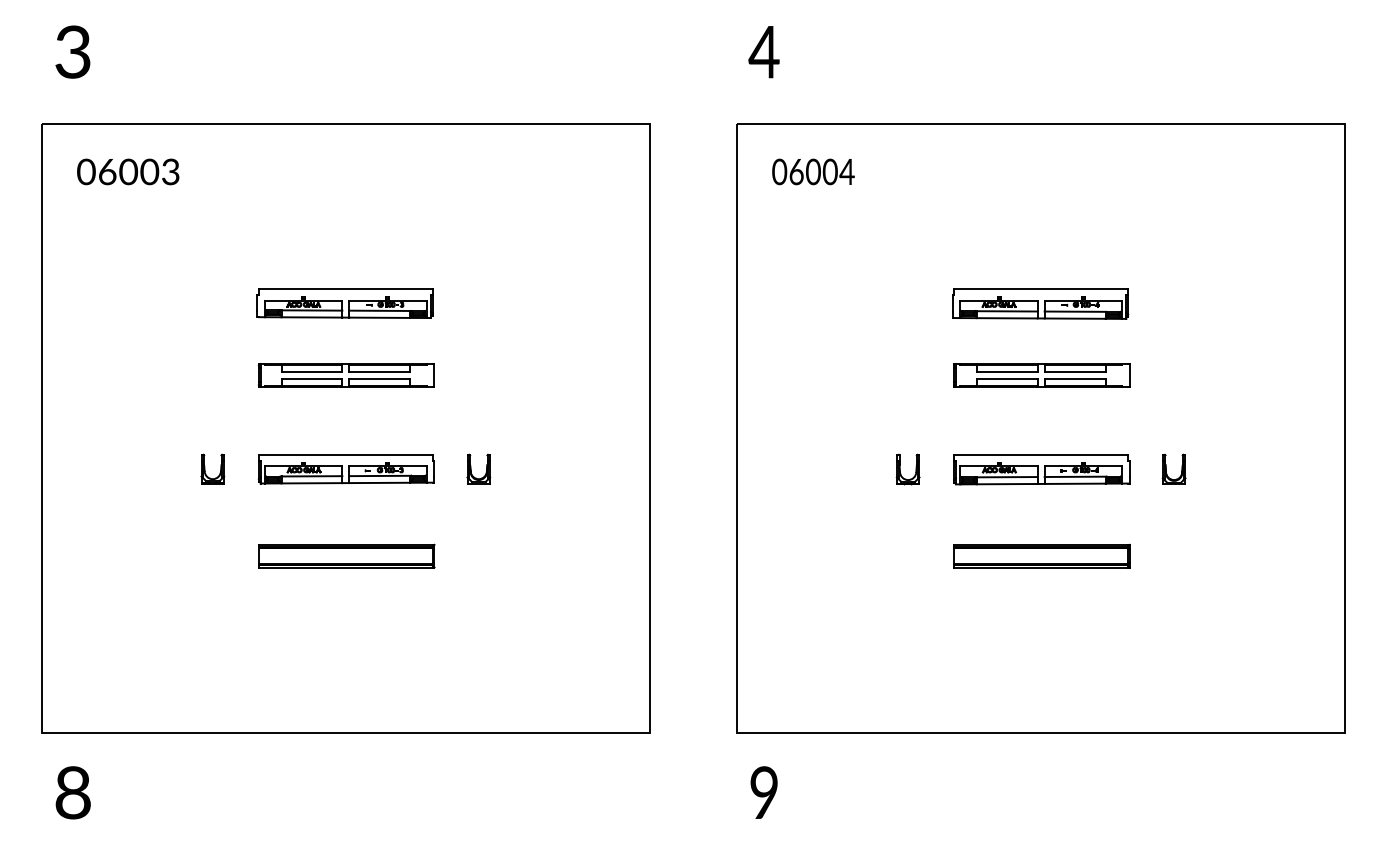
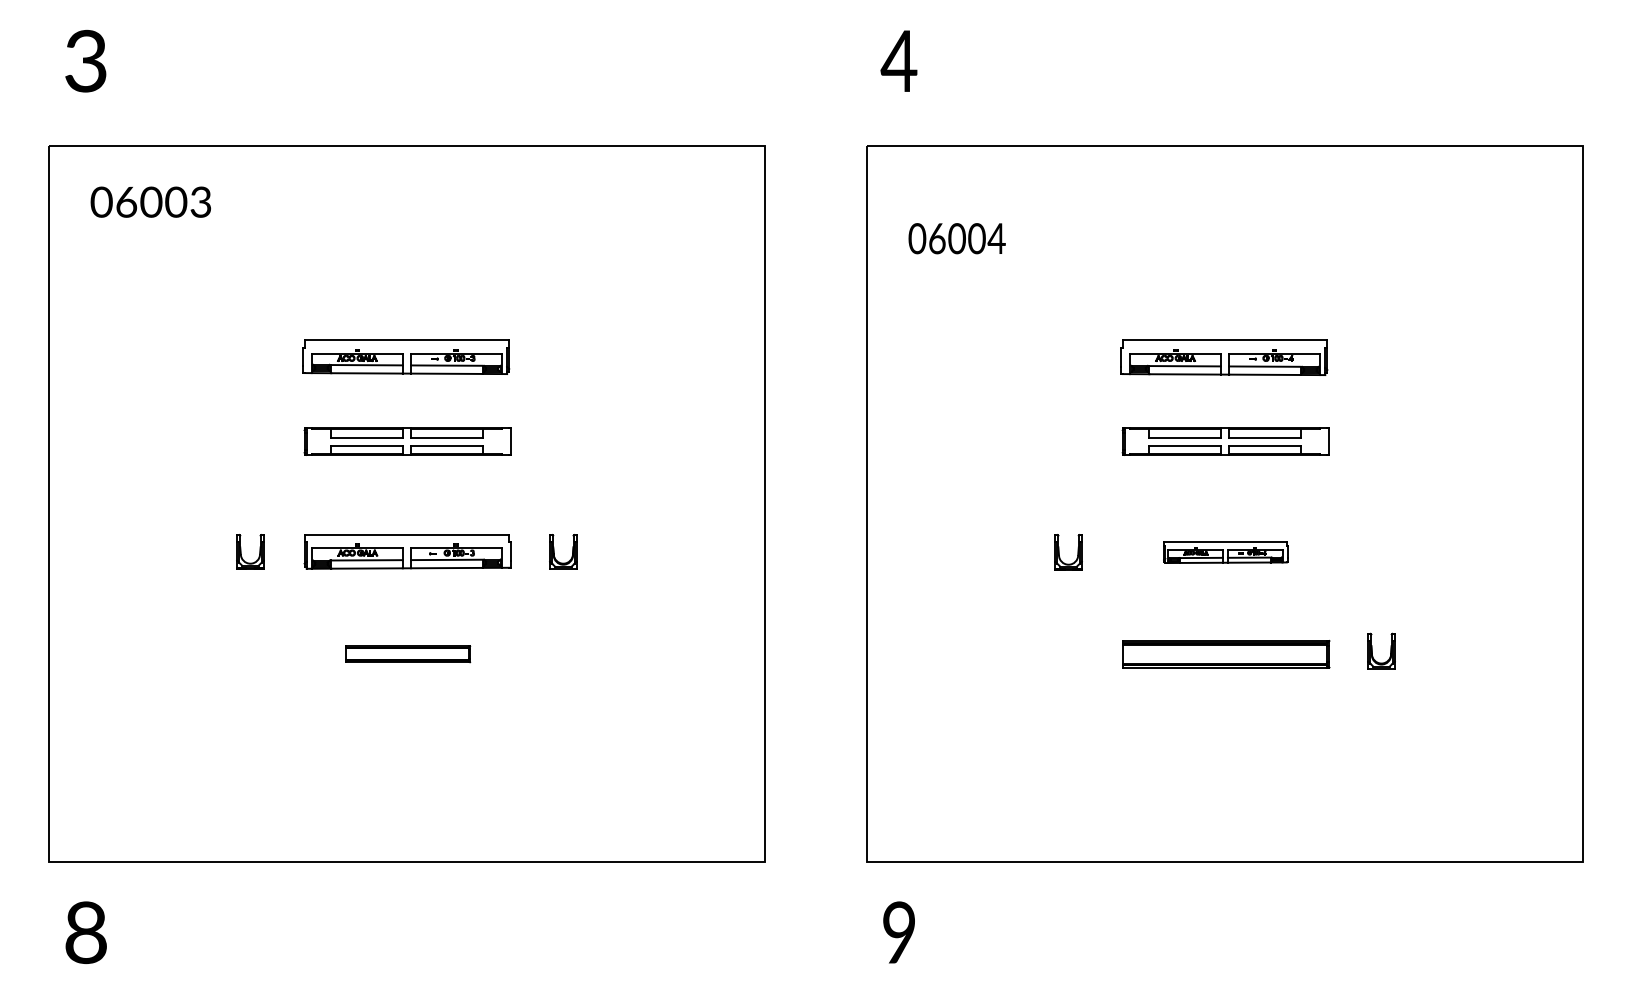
text: (813, 171) -> (957, 238), moved
part: (1166, 468) -> (1372, 649), moved
part: (1041, 469) -> (1225, 552), size x0.6
part: (346, 555) -> (407, 653), size x0.6

